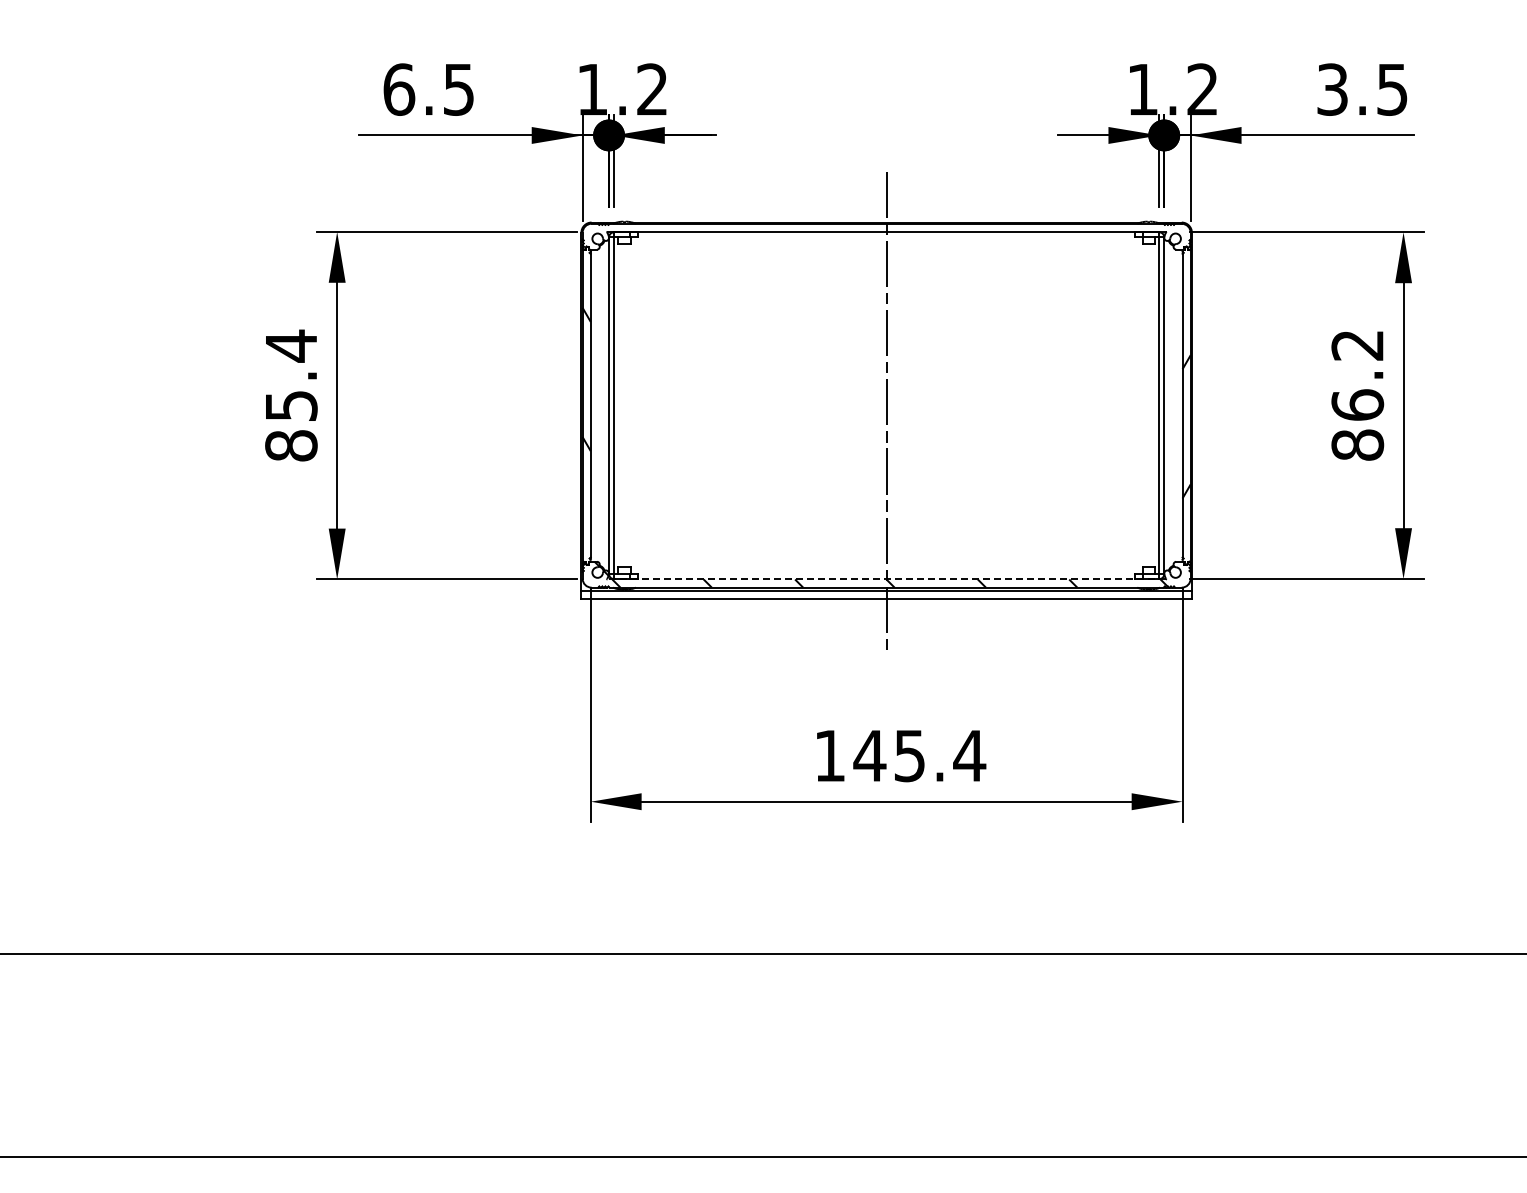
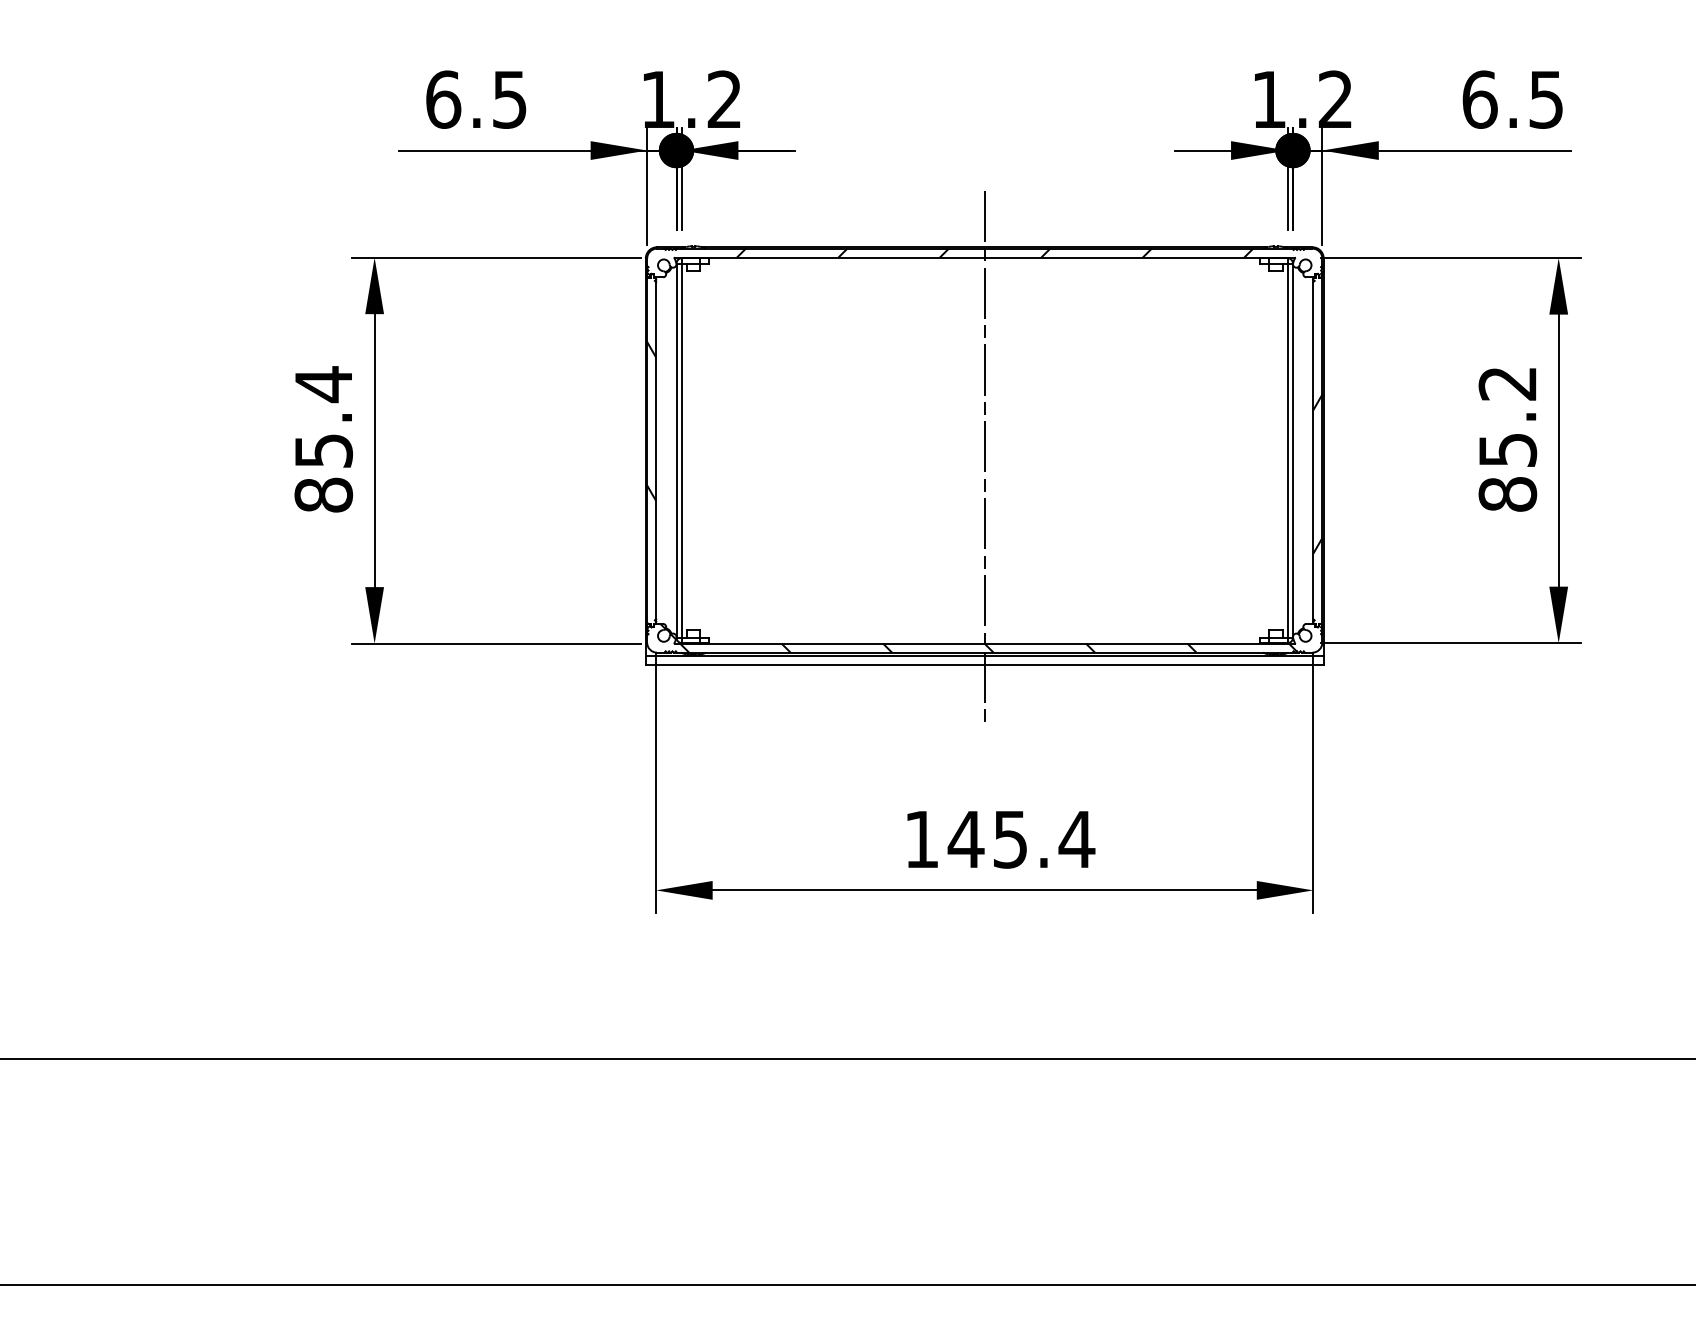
text: (1332, 89) -> (1479, 99), 3.5 -> 6.5
hatch: (895, 227) -> (994, 252), added
text: (1357, 404) -> (1507, 449), 86.2 -> 85.2
line: (886, 579) -> (984, 643), dashed -> solid

